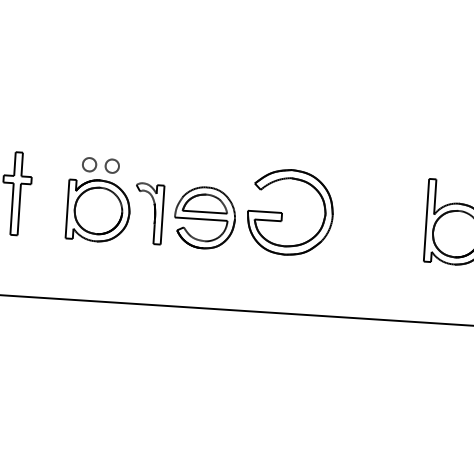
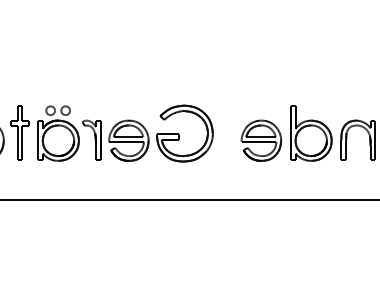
part: (200, 206) -> (125, 133), moved
part: (381, 228) -> (261, 140), added

